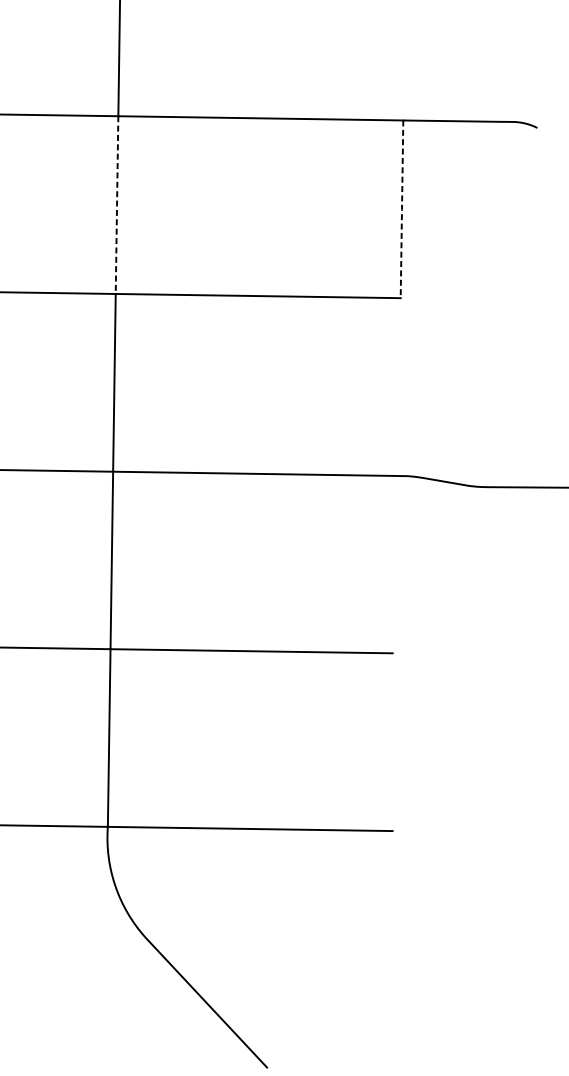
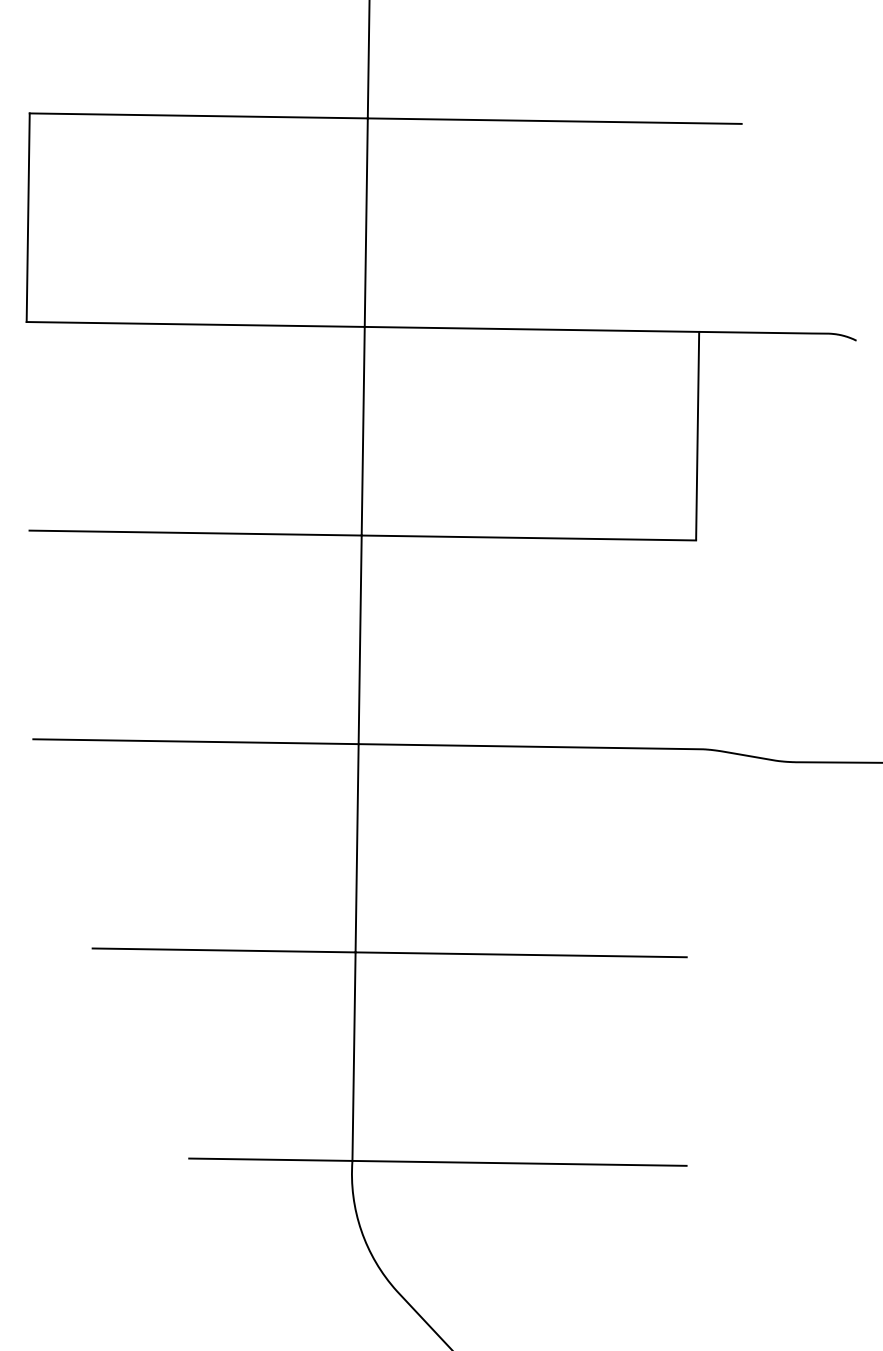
line: (117, 205) -> (363, 431), dashed -> solid
line: (401, 209) -> (697, 436), dashed -> solid

